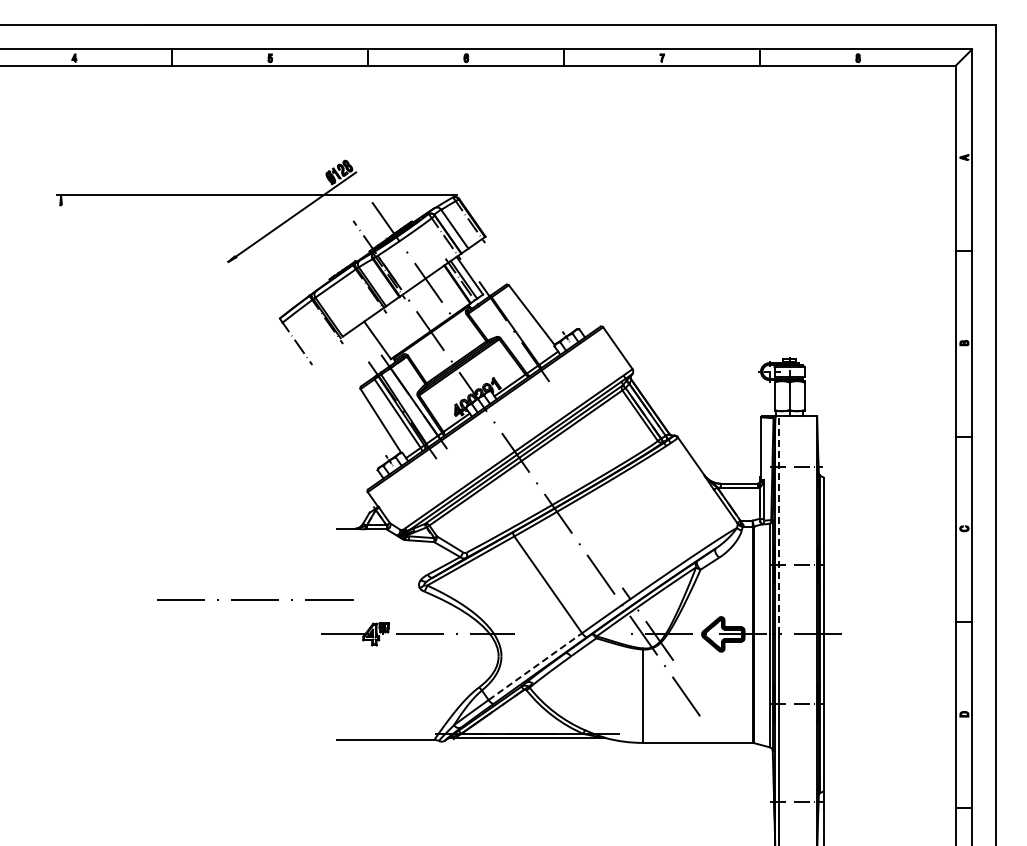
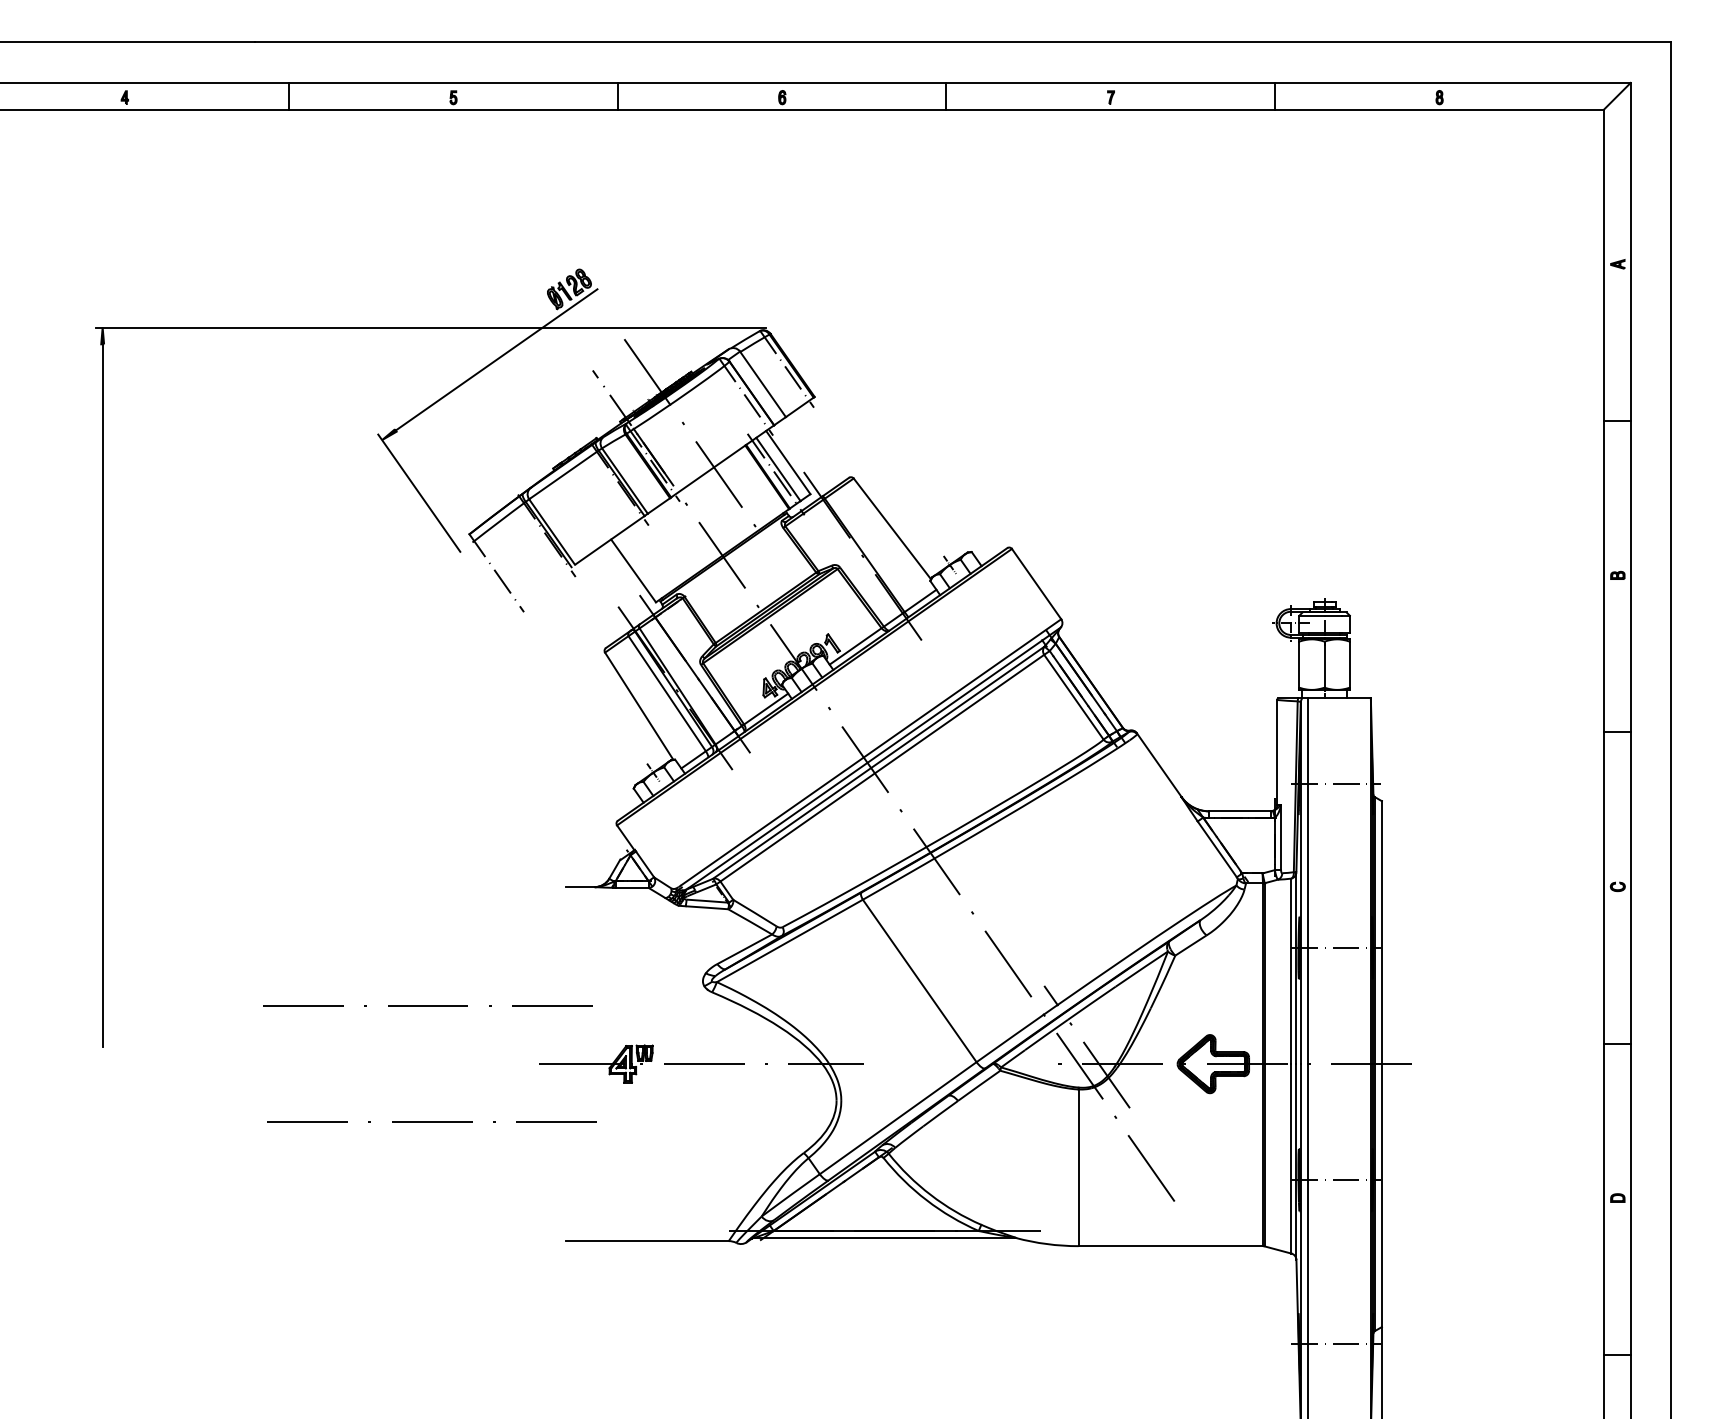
line: (249, 294) -> (418, 493), added
line: (61, 414) -> (103, 695), added
line: (779, 524) -> (1307, 879), dashed -> solid
line: (535, 666) -> (898, 1117), dashed -> solid
line: (257, 668) -> (432, 1121), added

